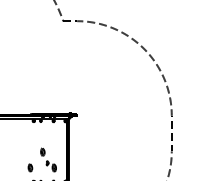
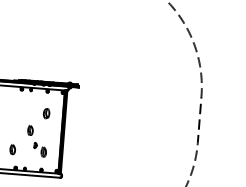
part: (54, 137) -> (47, 112), added

